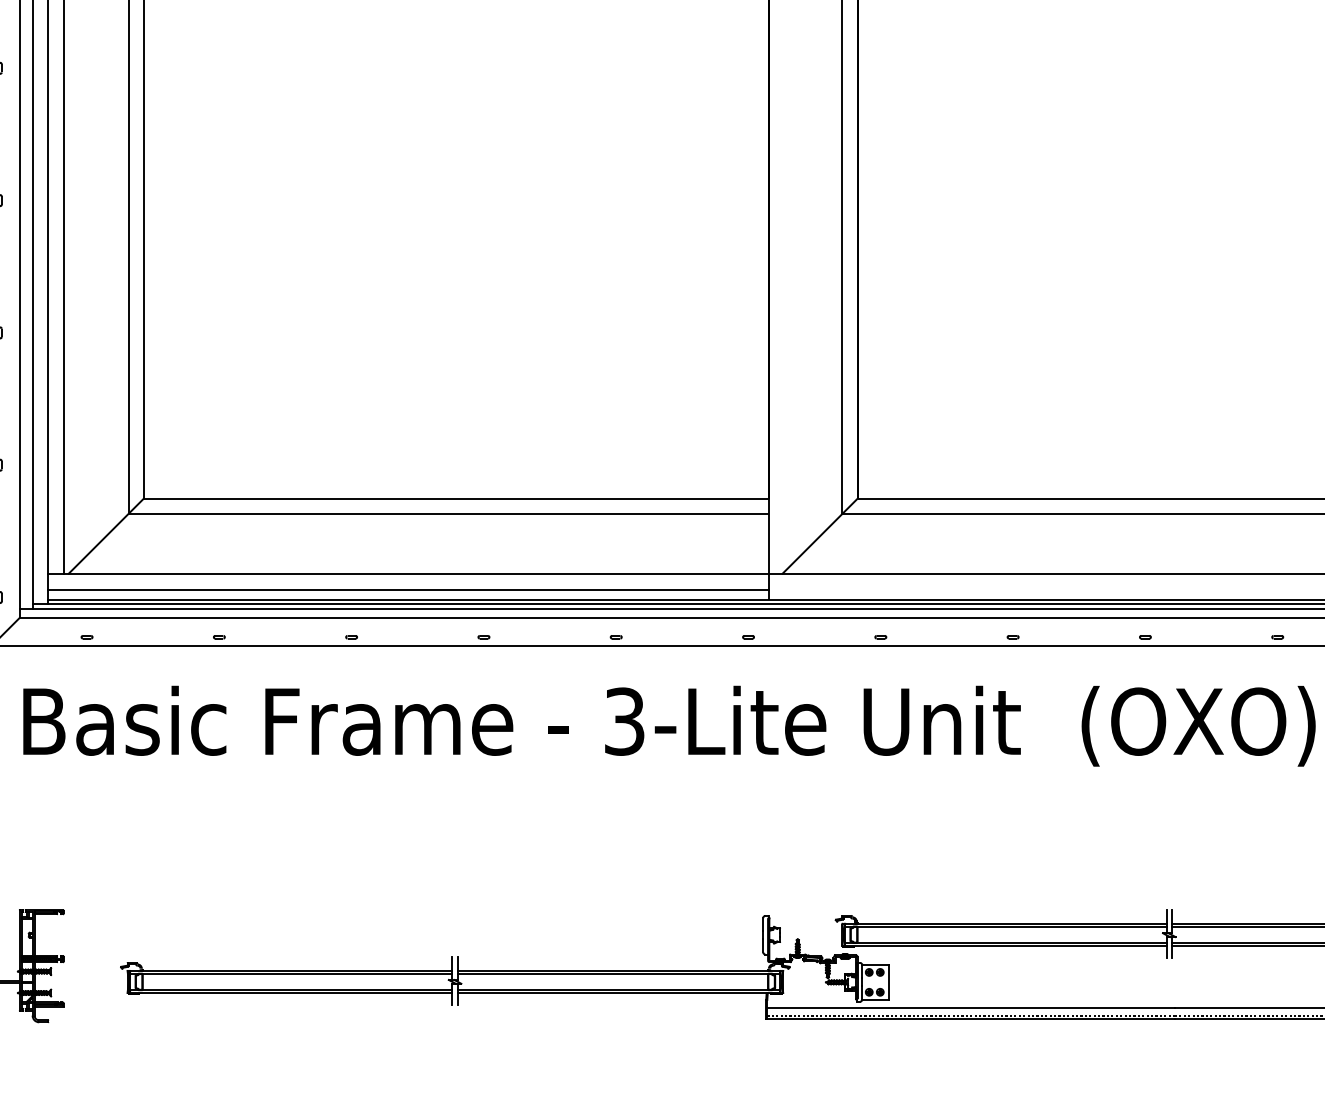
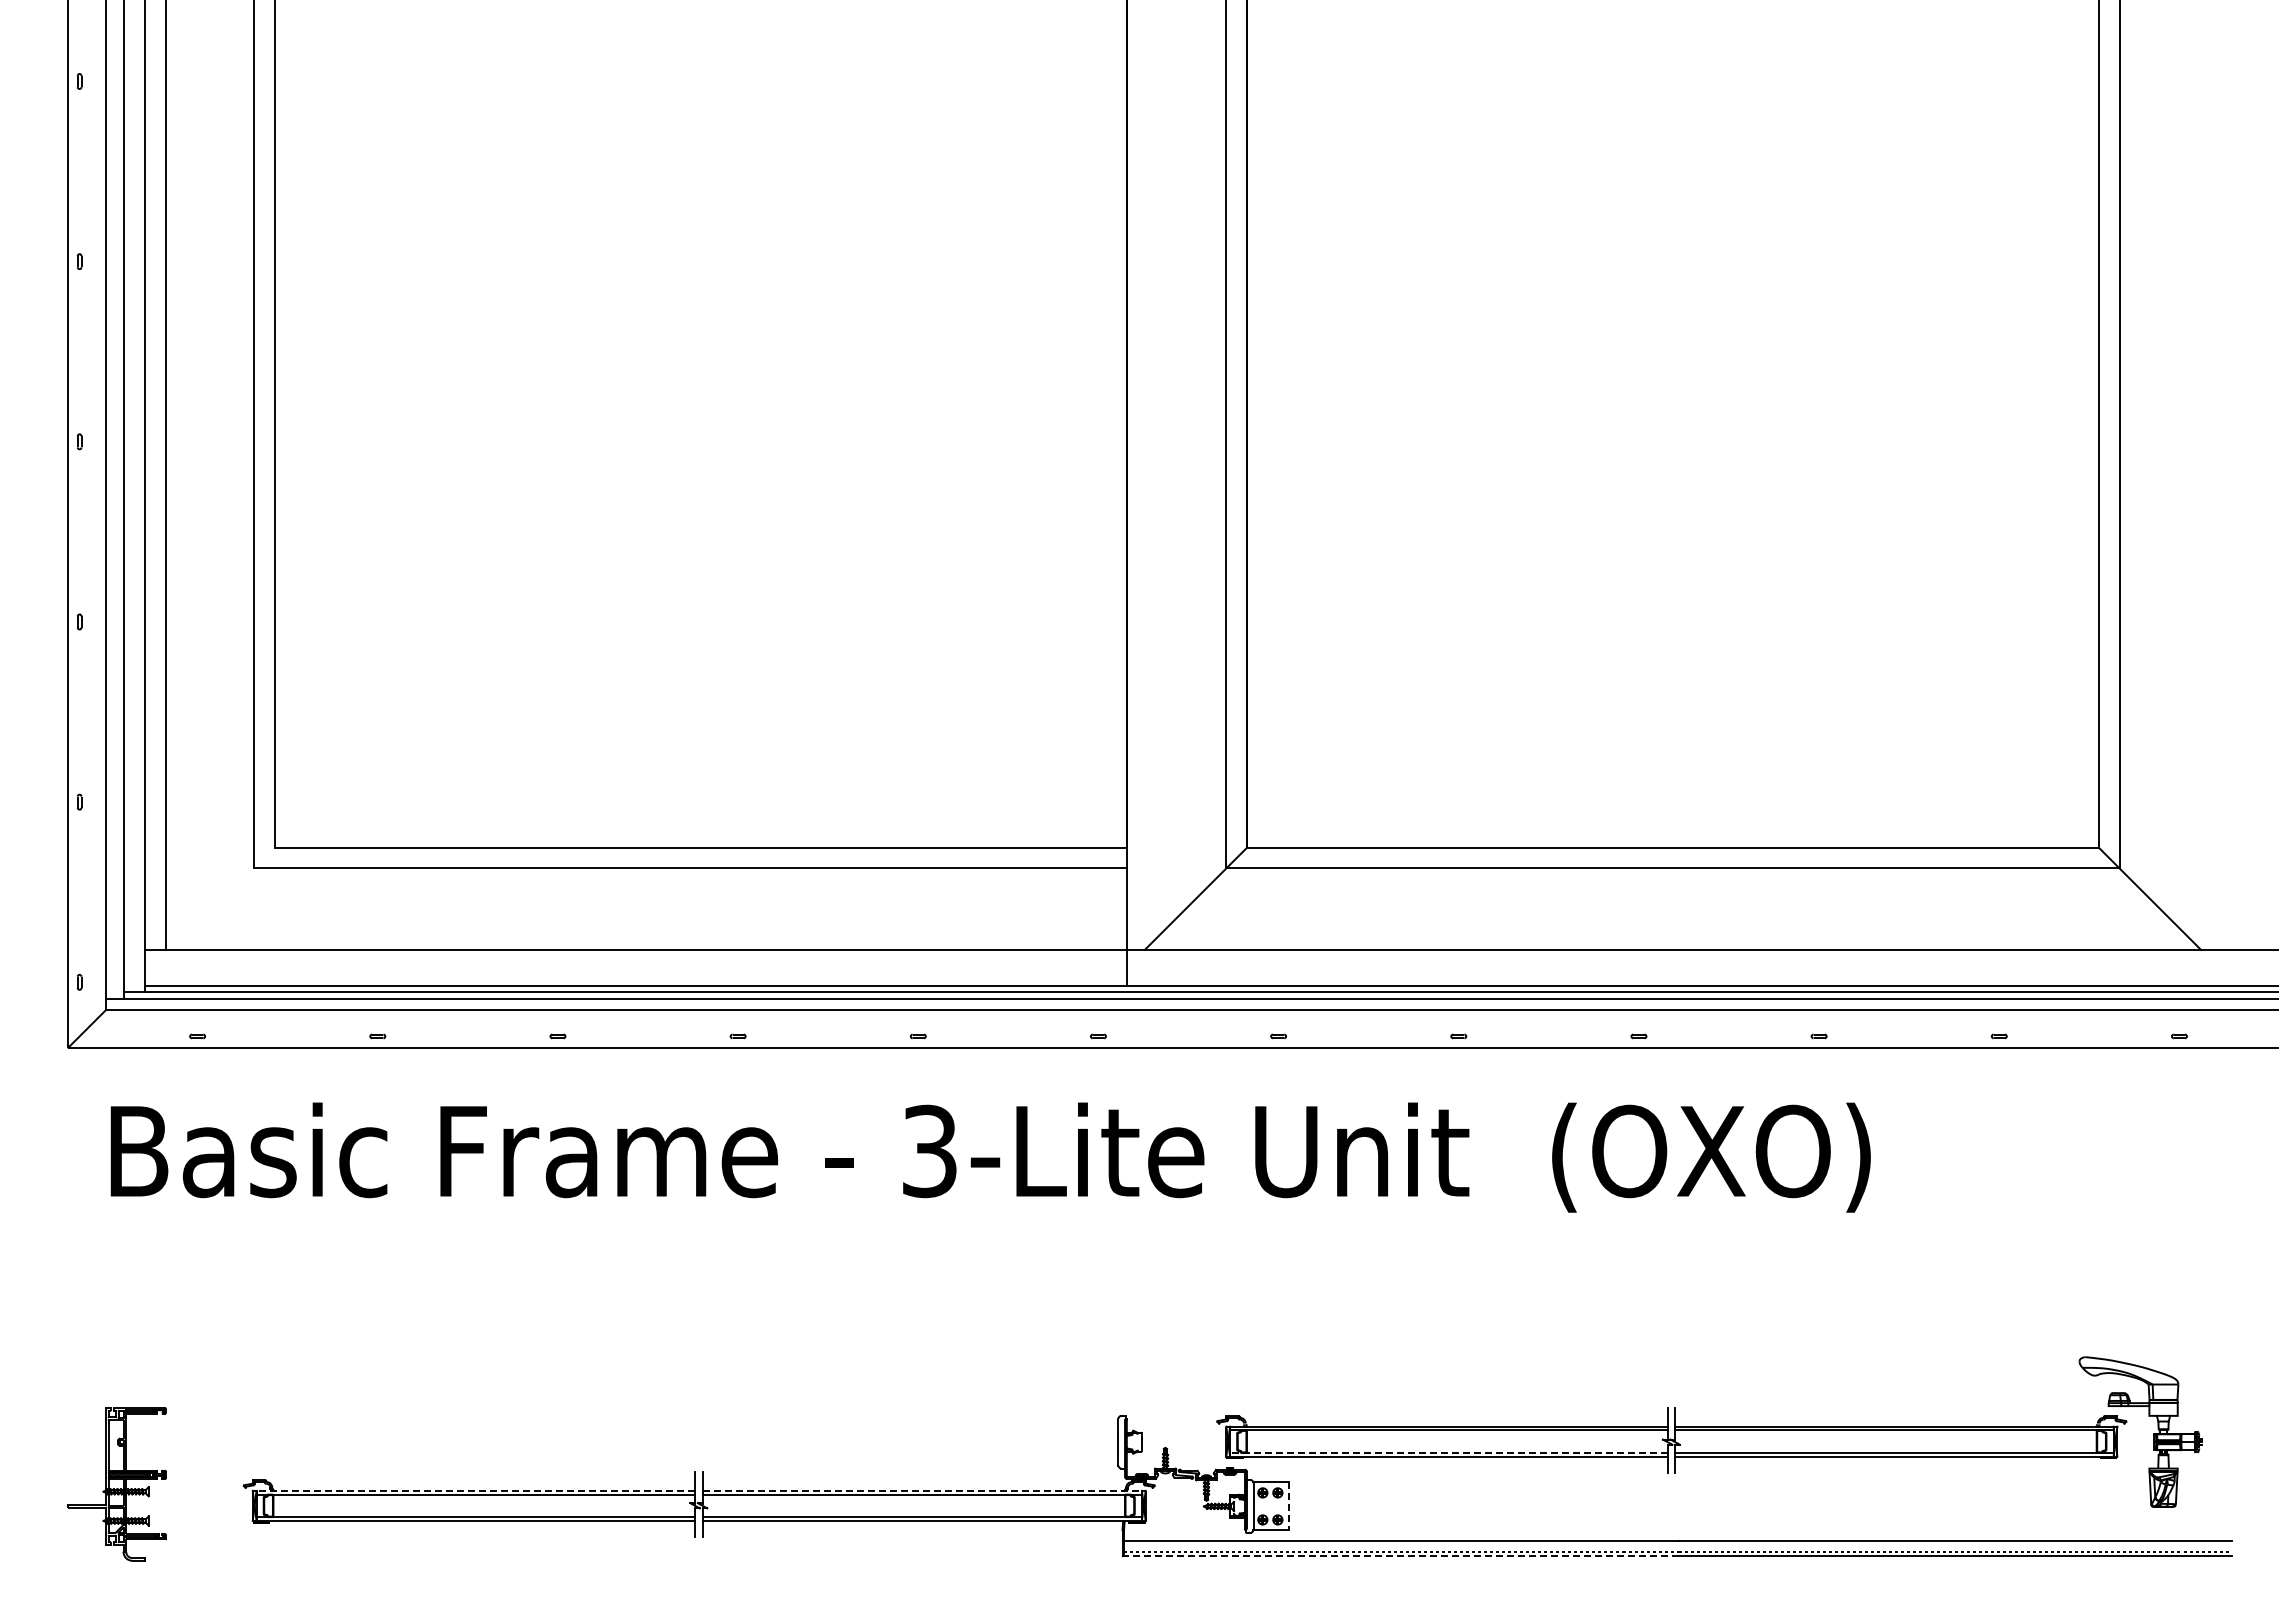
line: (106, 535) -> (223, 898), removed
line: (408, 589) -> (635, 971), removed
line: (1005, 942) -> (1448, 1452), solid -> dashed
line: (291, 970) -> (475, 1490), solid -> dashed
line: (619, 970) -> (922, 1490), solid -> dashed
line: (888, 982) -> (1289, 1506), solid -> dashed
line: (970, 1019) -> (1400, 1556), solid -> dashed

